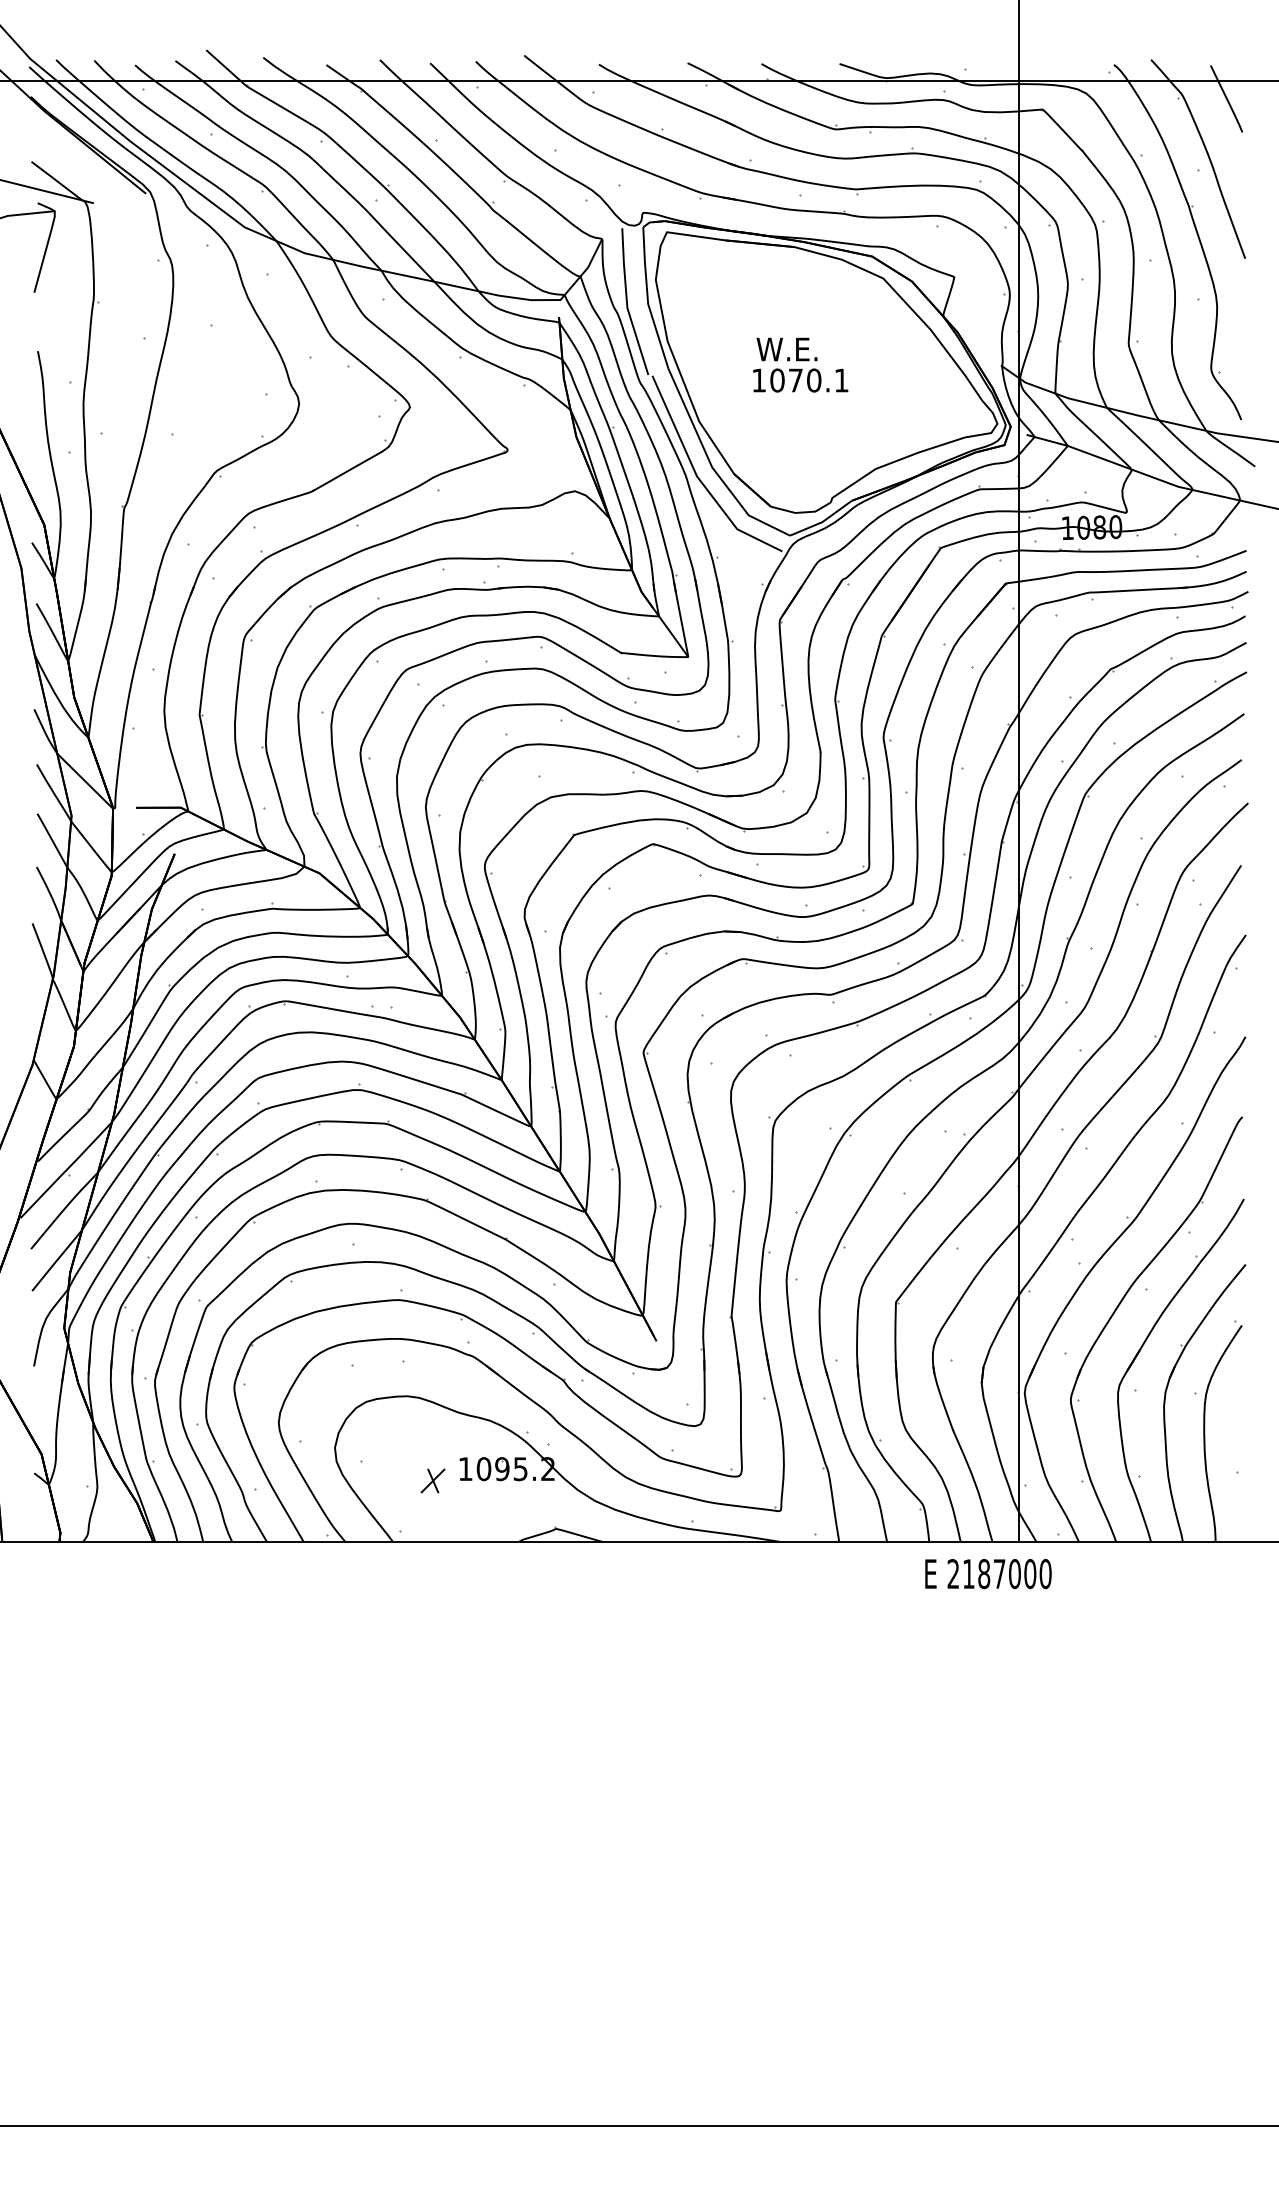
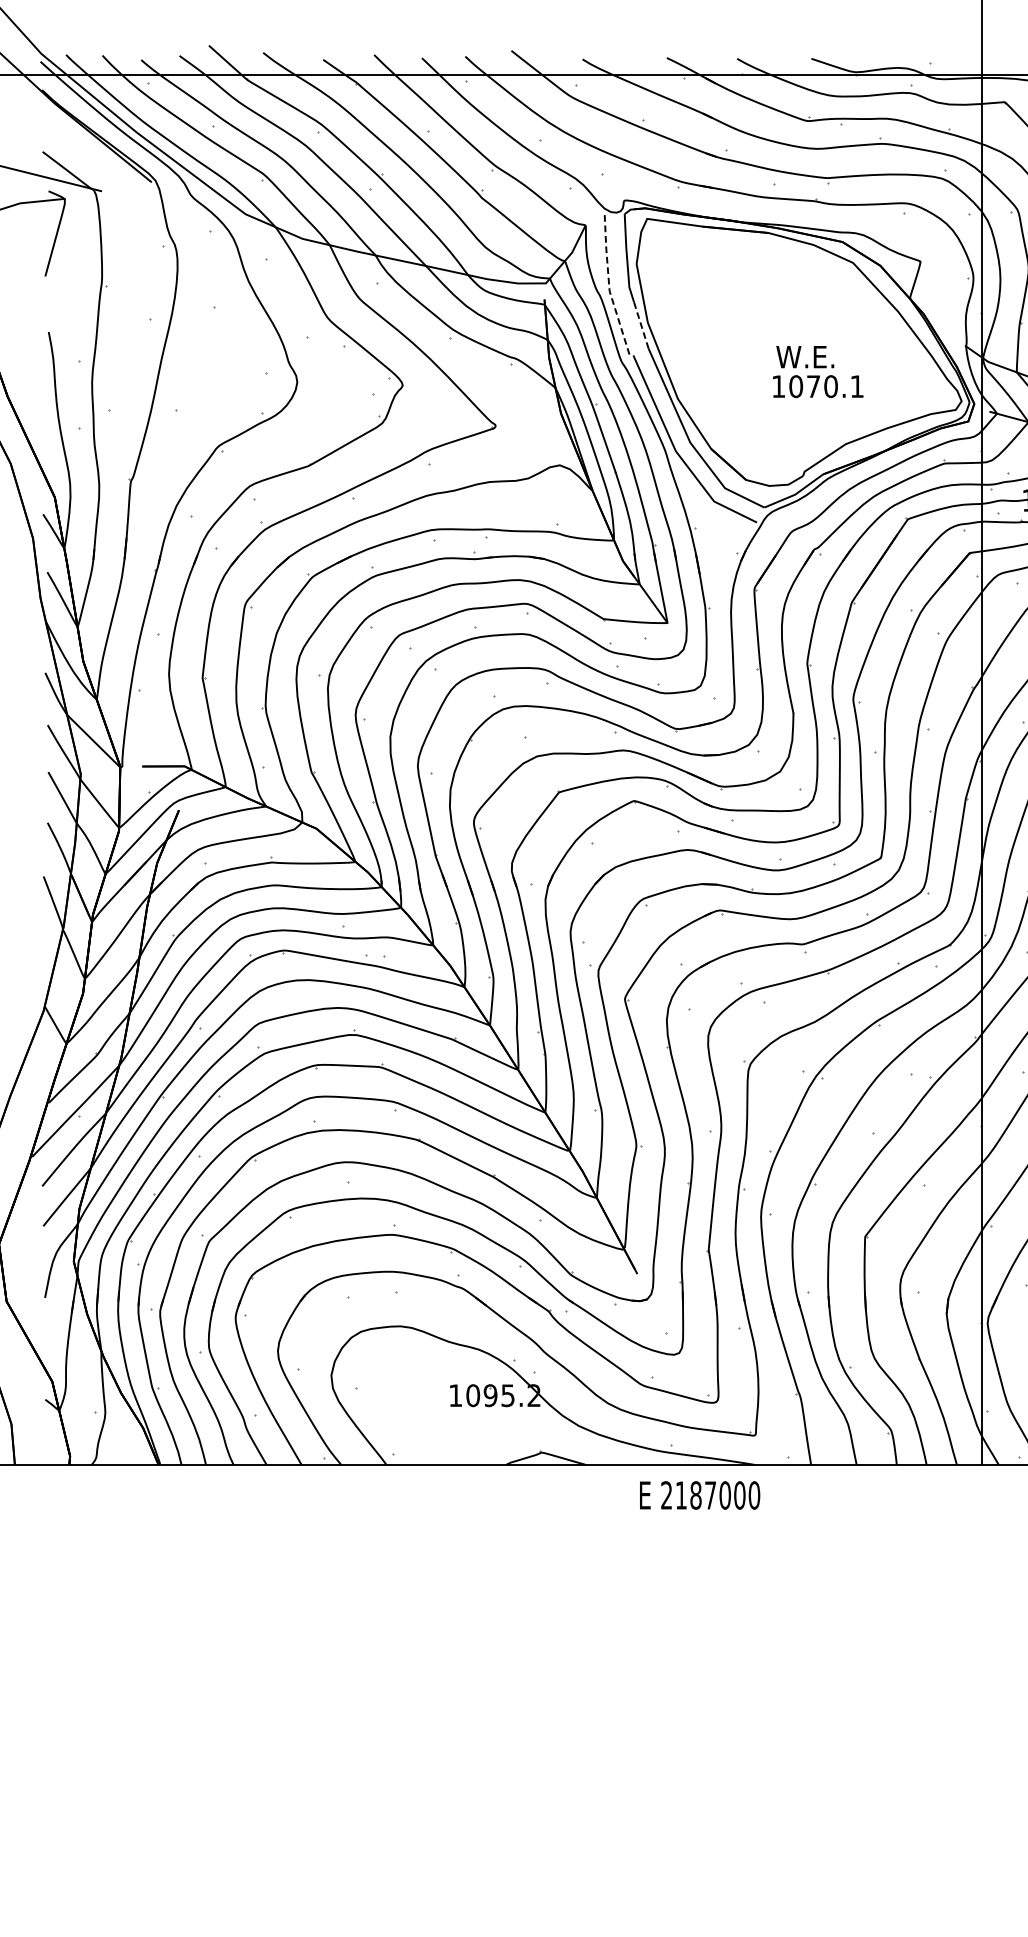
line: (627, 303) -> (609, 286), solid -> dashed
line: (660, 344) -> (641, 325), solid -> dashed
text: (800, 364) -> (818, 371), moved
part: (432, 1480) -> (424, 1406), removed
text: (988, 1574) -> (700, 1495), moved

